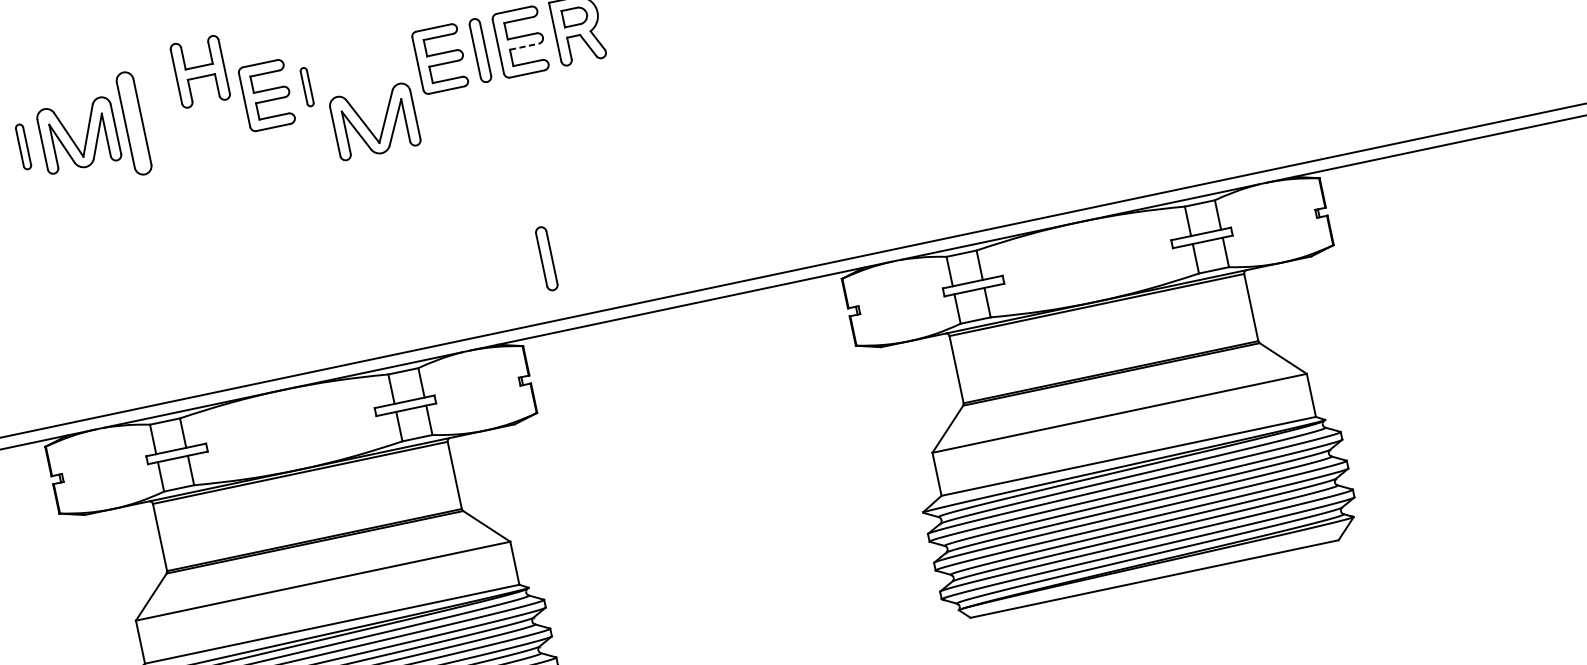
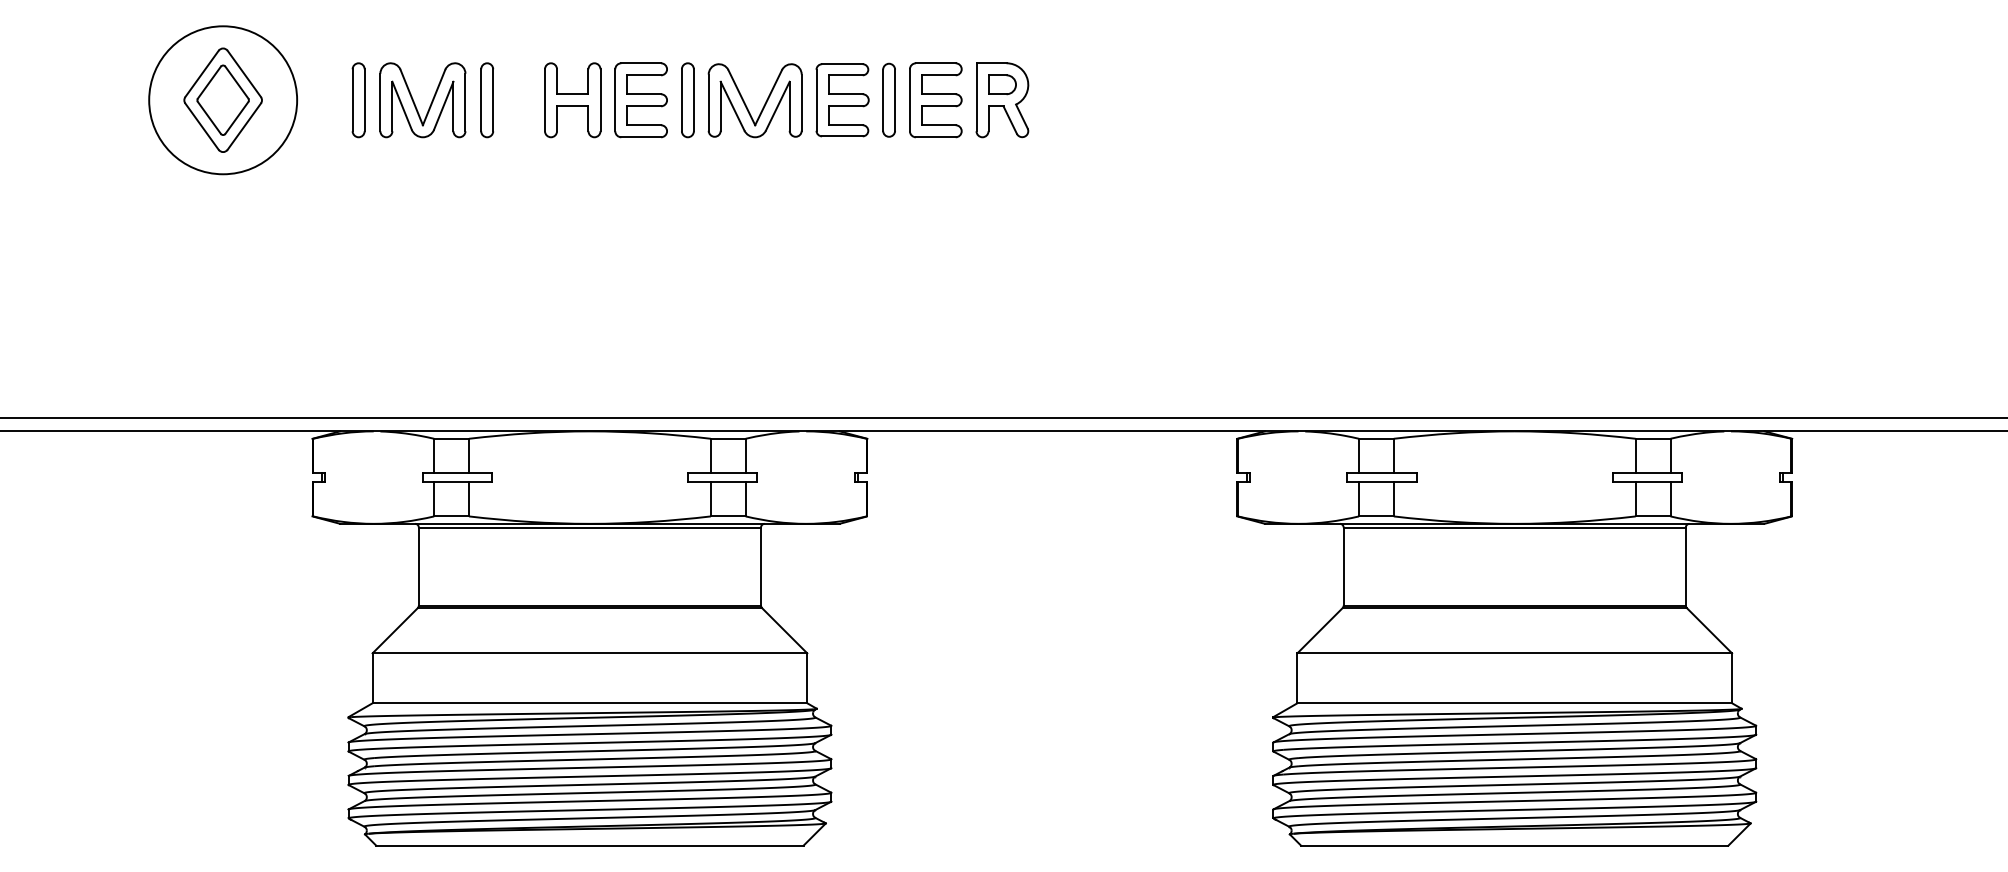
line: (524, 46) -> (938, 106), dashed -> solid
part: (200, 72) -> (572, 100), moved
part: (306, 87) -> (687, 100), size x1.67
part: (134, 123) -> (487, 100), size x0.62
part: (368, 126) -> (746, 104), moved
part: (23, 147) -> (358, 100), size x1.43
part: (546, 258) -> (913, 346), removed

